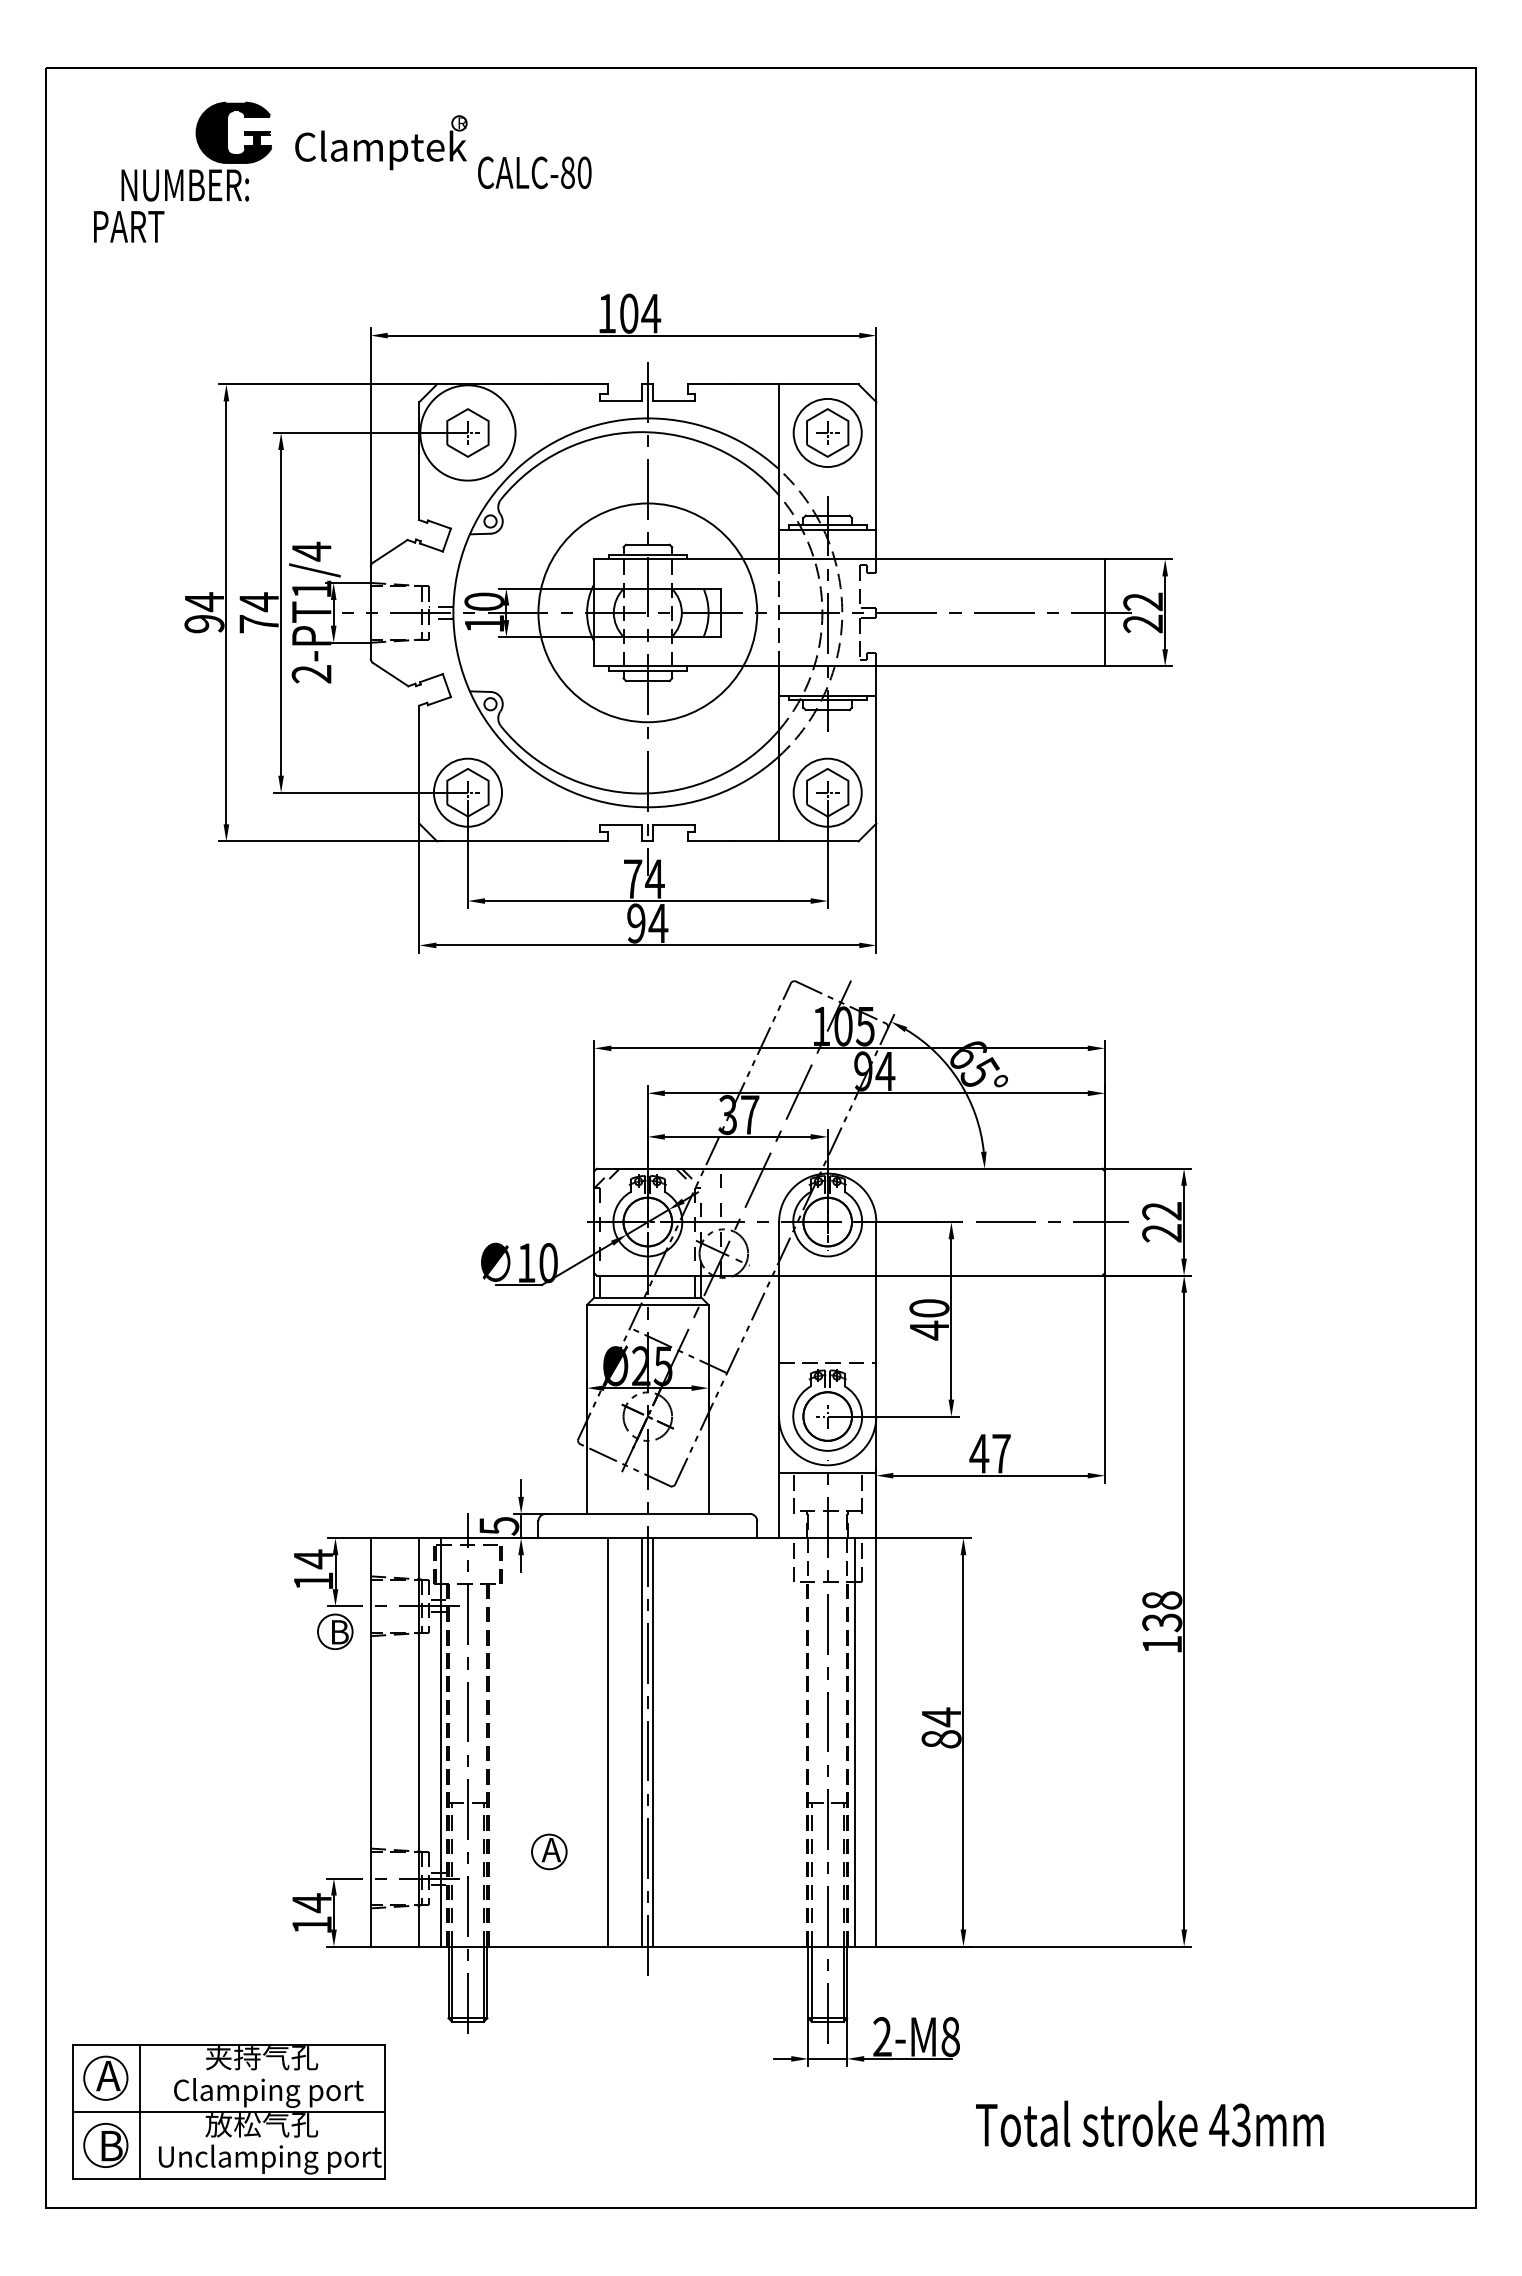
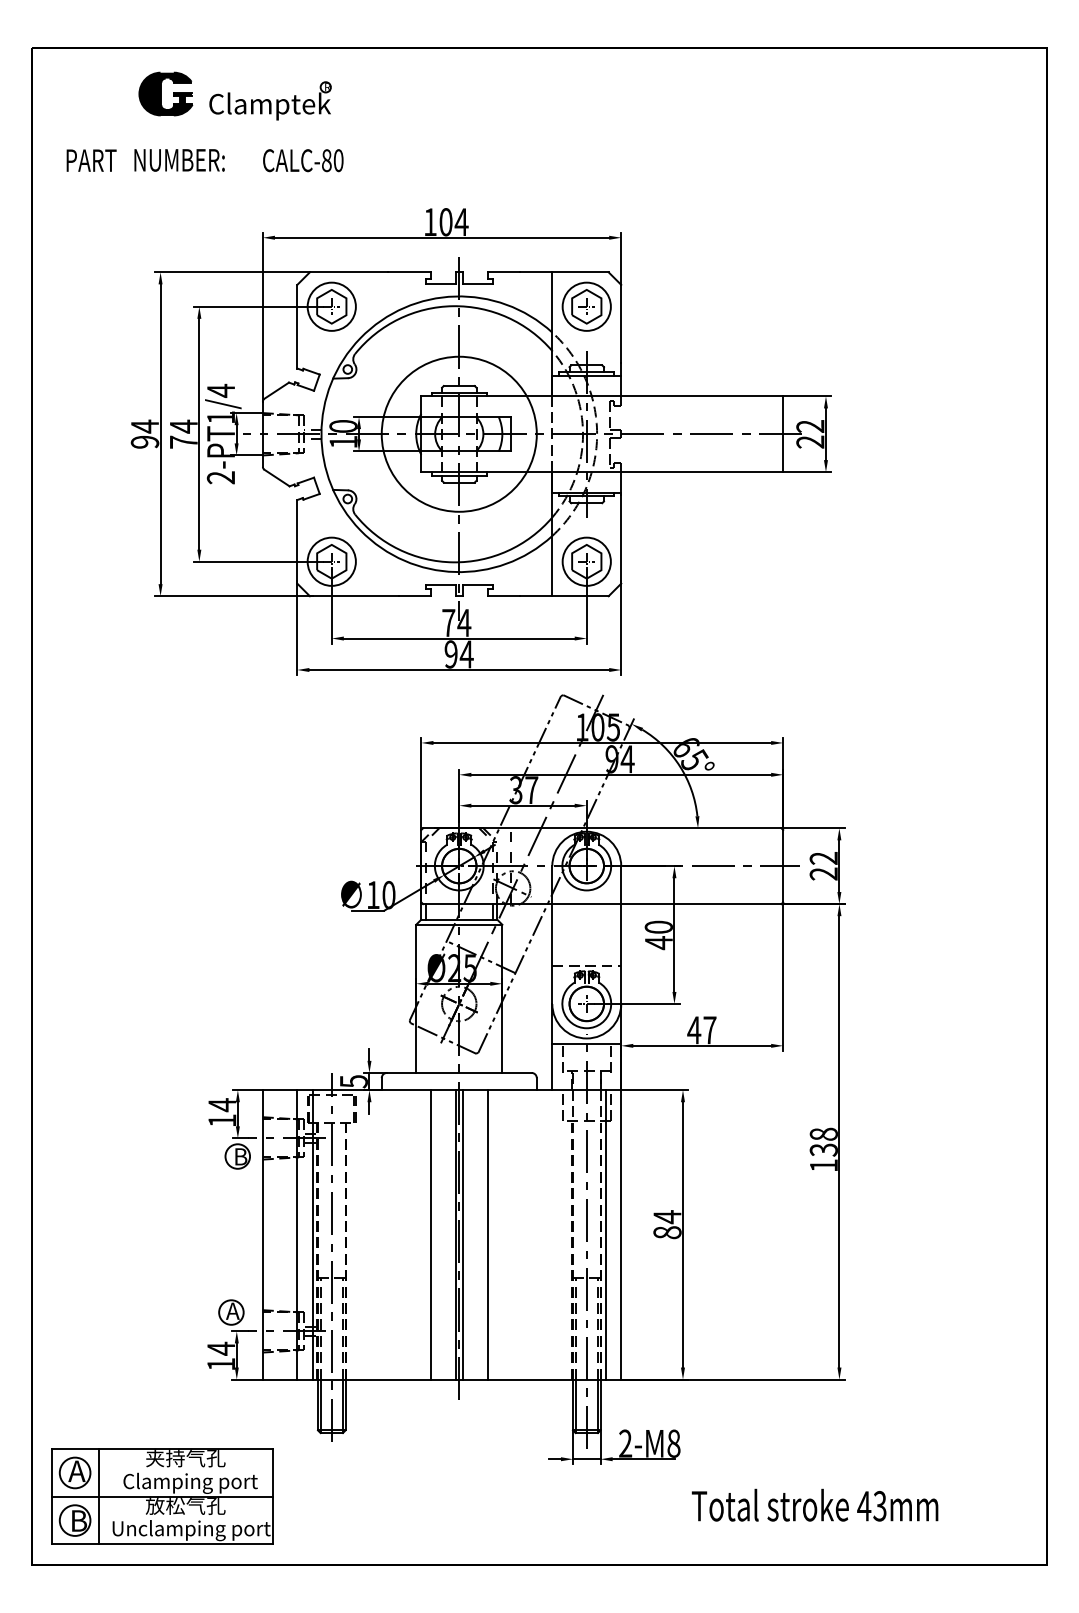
text: (534, 172) -> (303, 160), moved
text: (185, 185) -> (179, 160), moved
circle: (467, 432) -> (331, 306), size x0.71
line: (687, 1742) -> (487, 1234), added
part: (549, 1851) -> (231, 1312), moved

